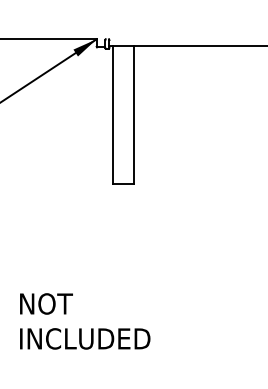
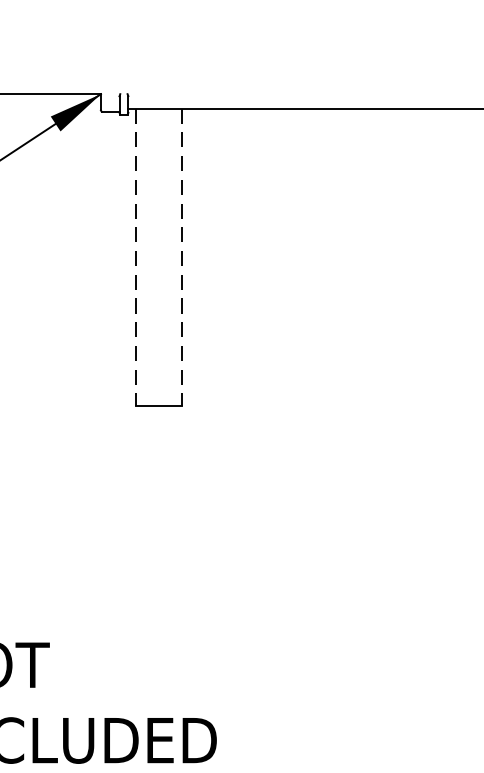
line: (113, 114) -> (137, 256), solid -> dashed
line: (134, 114) -> (182, 256), solid -> dashed

